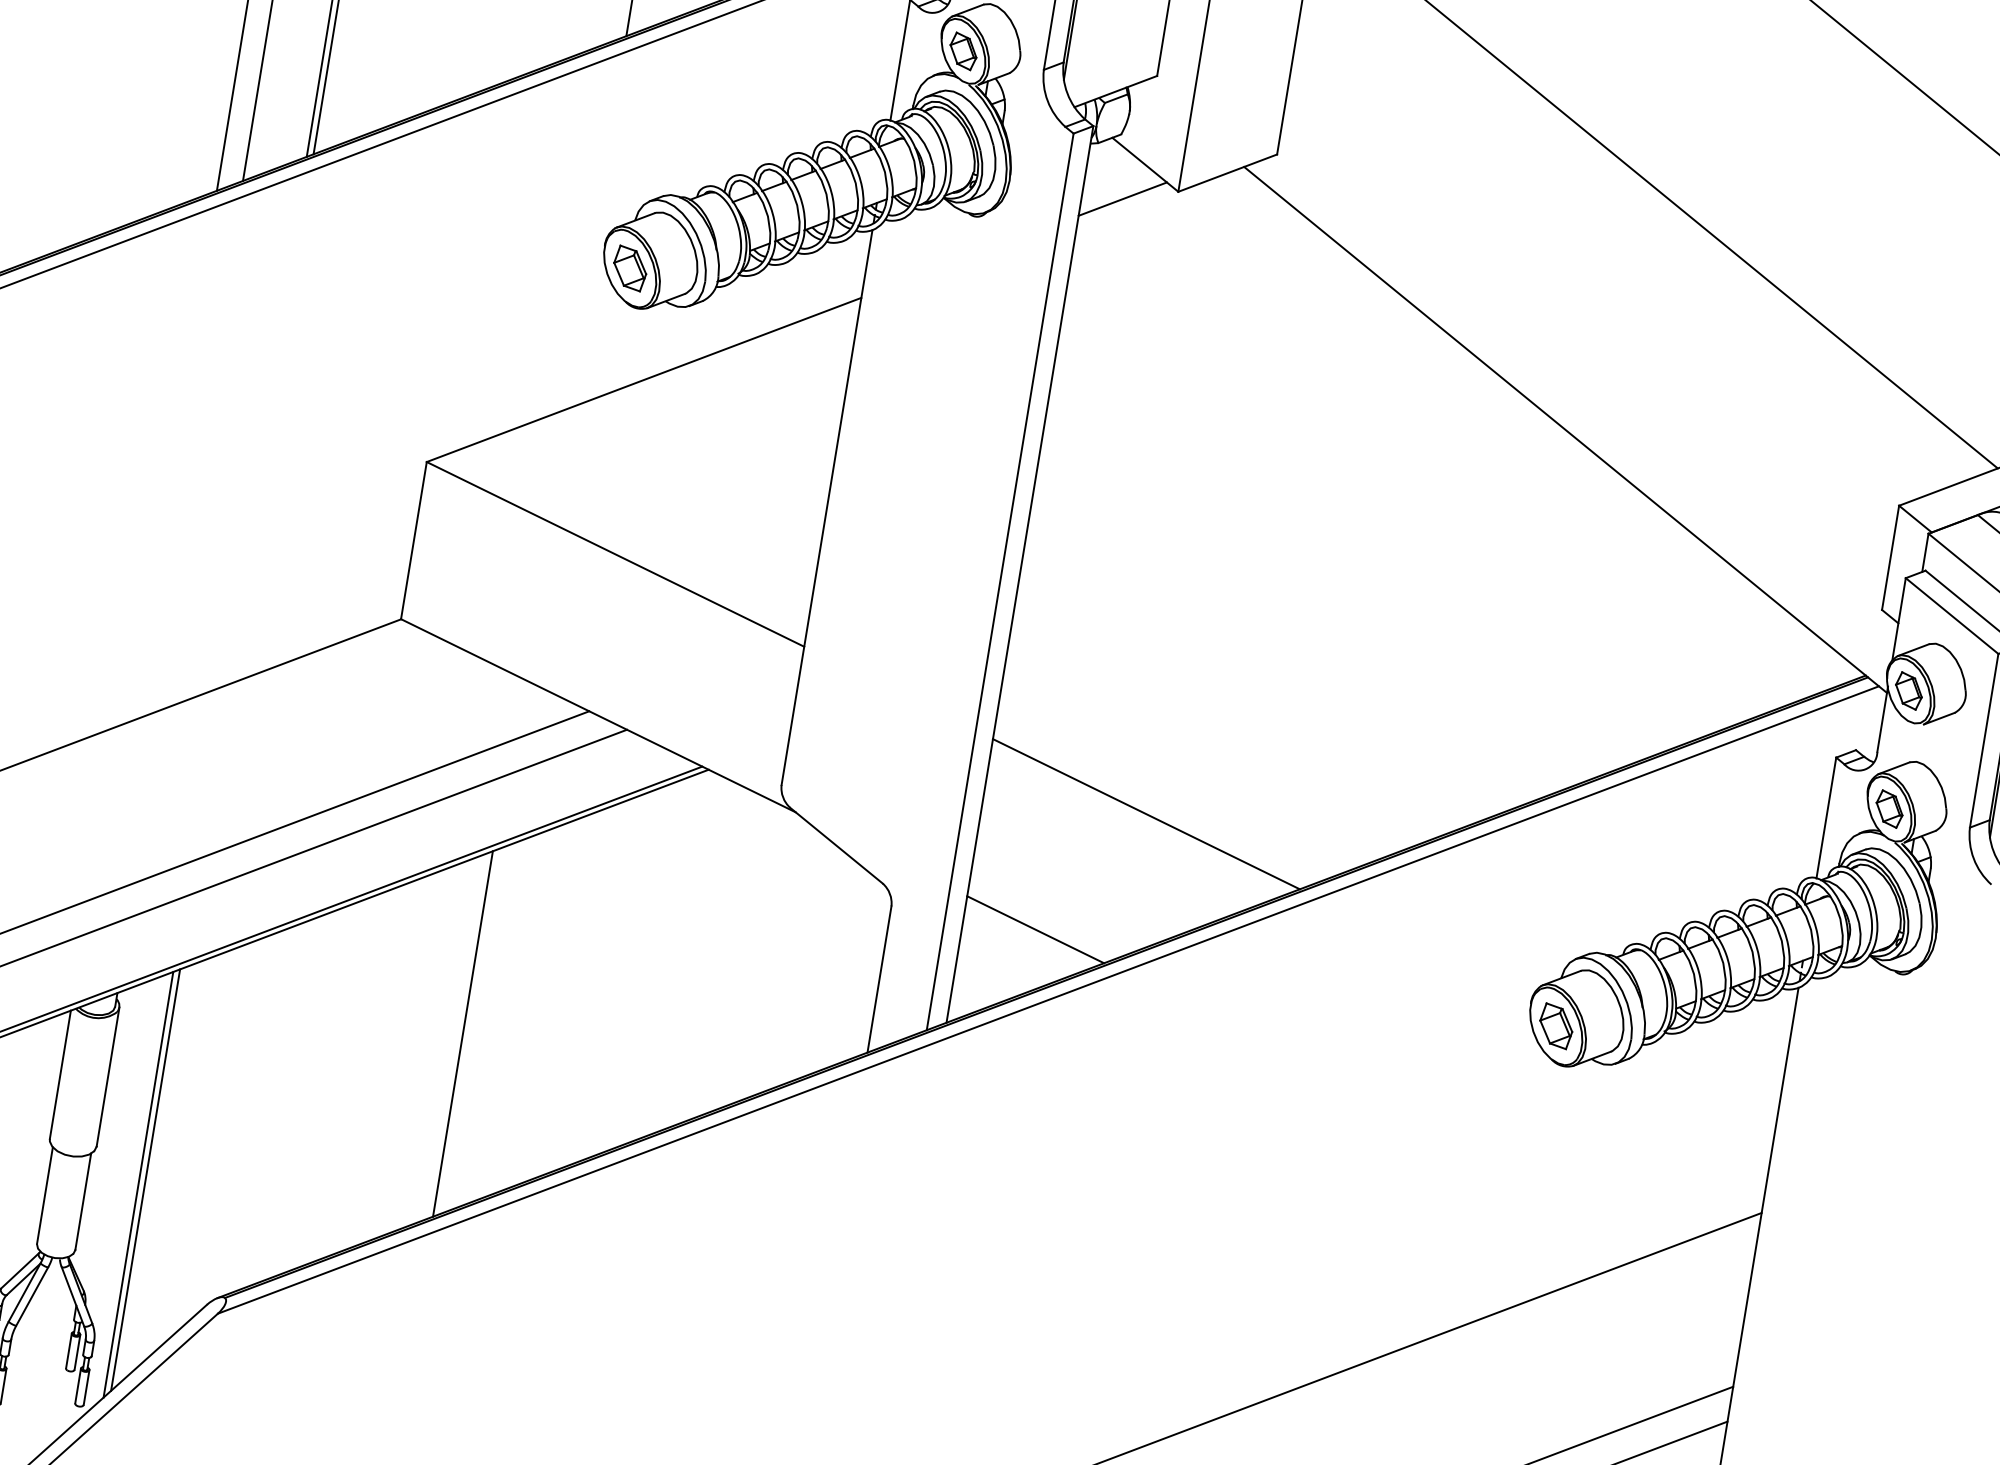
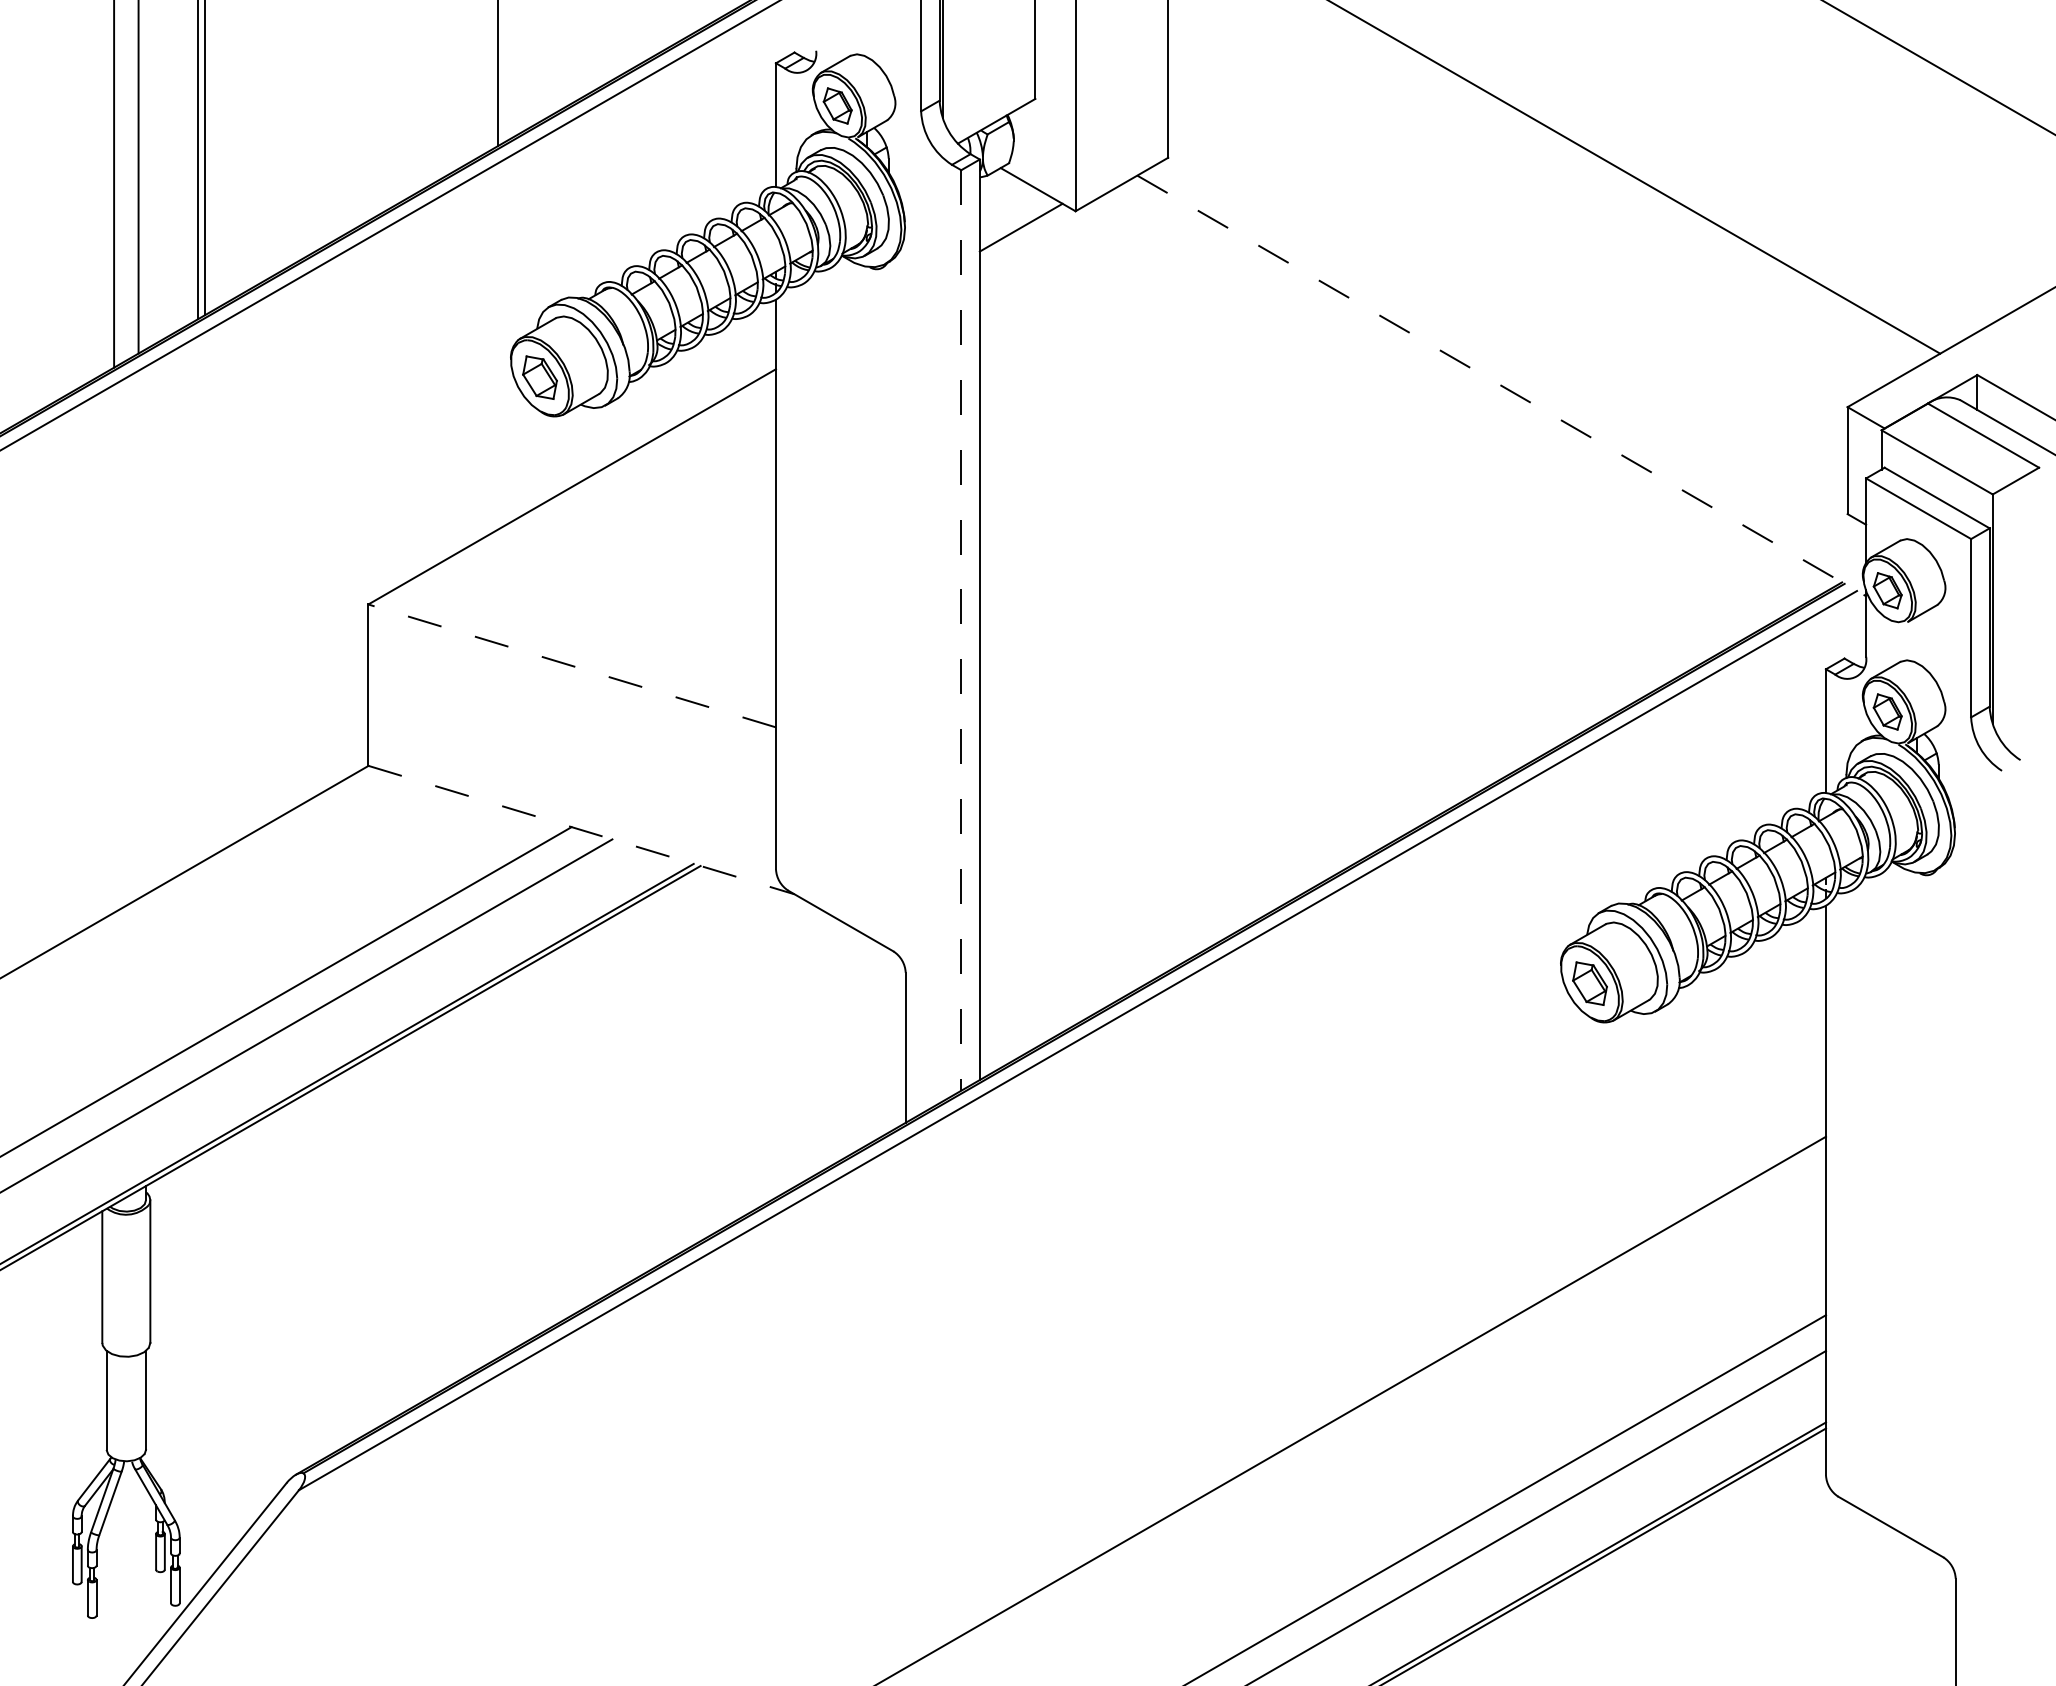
line: (1565, 429) -> (1501, 385), solid -> dashed
line: (615, 554) -> (572, 665), solid -> dashed
line: (1000, 581) -> (961, 630), solid -> dashed
line: (598, 716) -> (581, 830), solid -> dashed
line: (1146, 813) -> (1145, 838), removed
line: (1035, 929) -> (1053, 972), removed
line: (463, 1034) -> (498, 1170), removed
line: (145, 1180) -> (204, 1368), removed
line: (138, 1183) -> (198, 1373), removed

